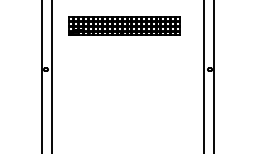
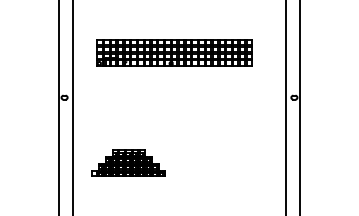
part: (124, 25) -> (174, 52), moved
part: (91, 115) -> (128, 162), added

